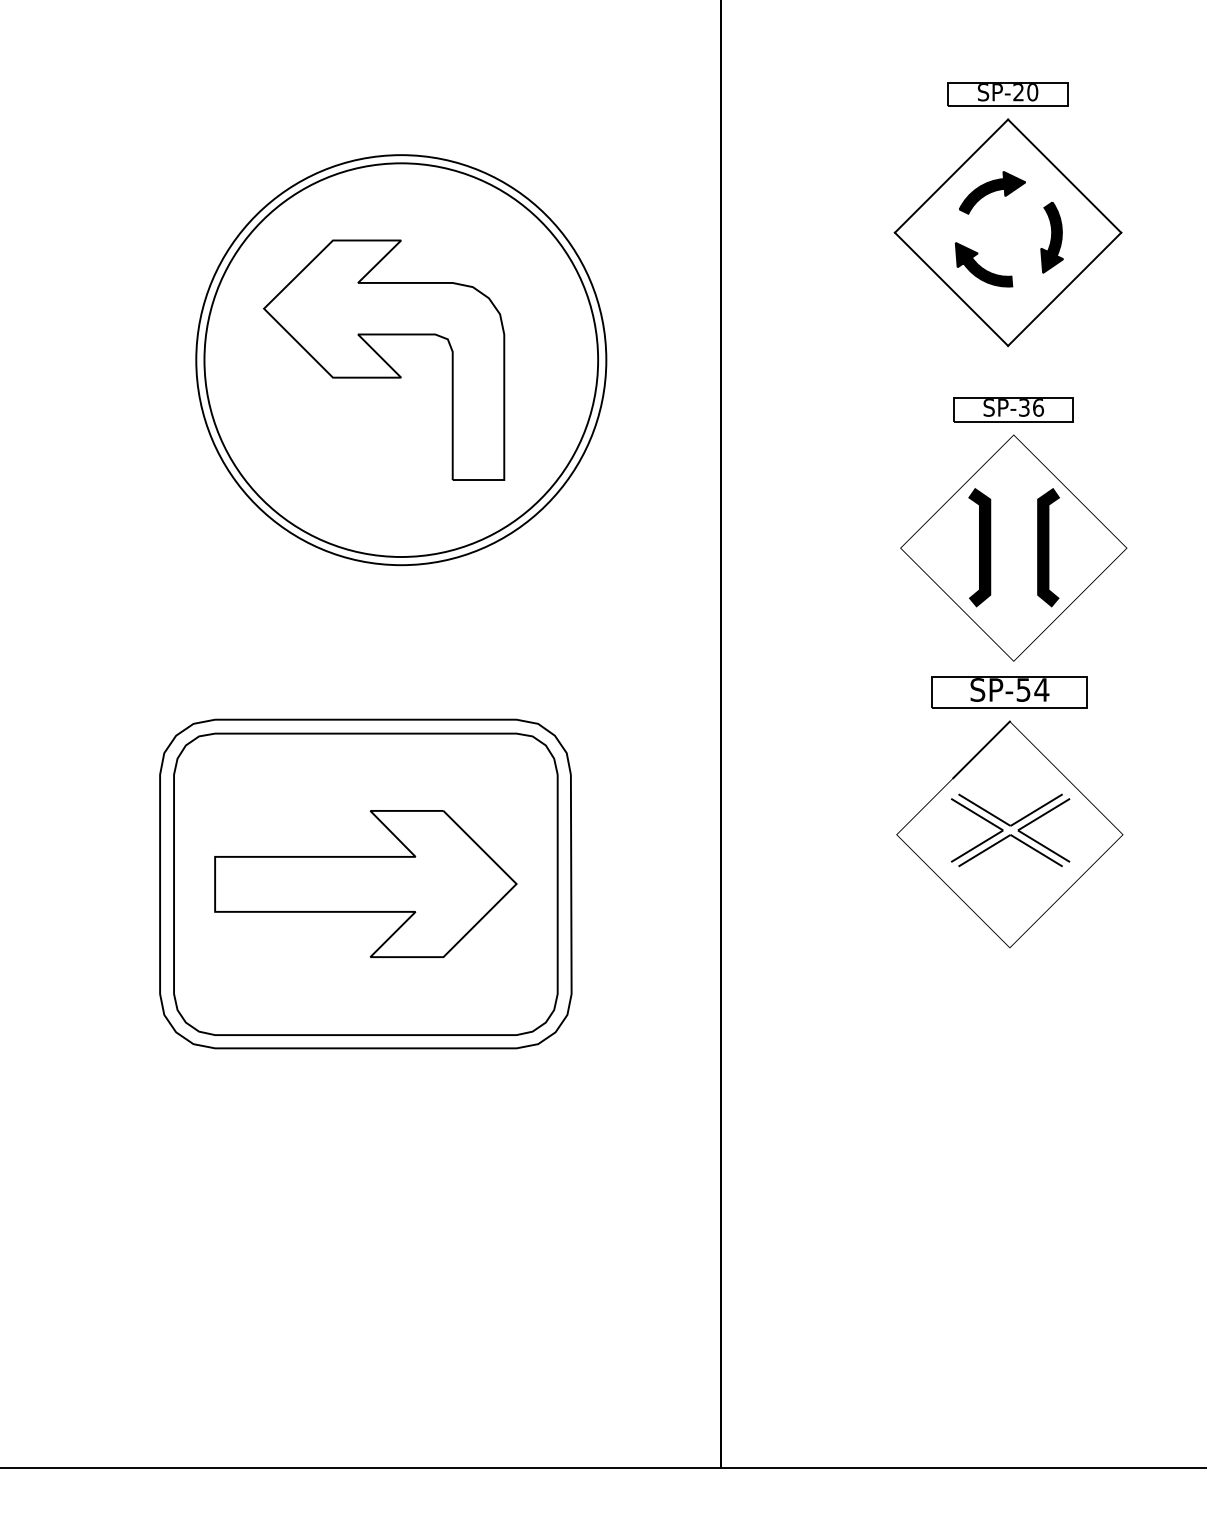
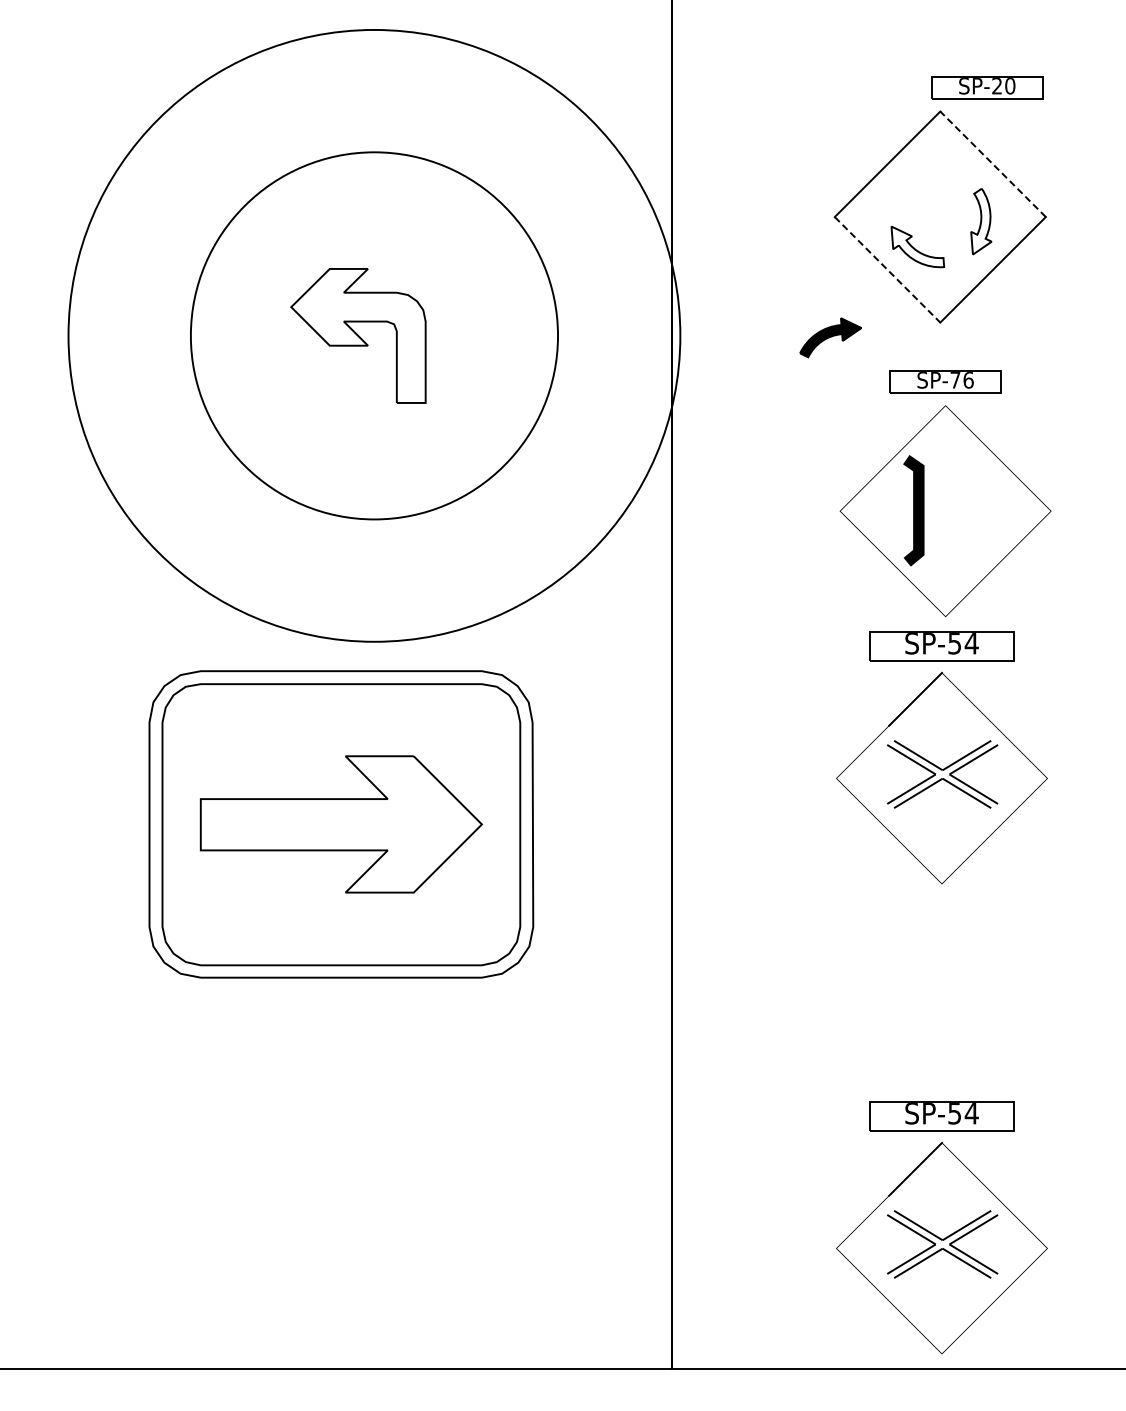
part: (1008, 93) -> (987, 87), moved
line: (1065, 176) -> (993, 164), solid -> dashed
part: (992, 192) -> (830, 337), moved
fill: (1052, 237) -> (981, 221), removed
fill: (983, 264) -> (917, 246), removed
line: (951, 288) -> (887, 269), solid -> dashed
part: (384, 359) -> (358, 335), size x0.6
circle: (401, 359) -> (374, 335), size x1.6
text: (1024, 408) -> (955, 380), SP-36 -> SP-76
line: (1047, 547) -> (977, 510), removed
part: (1009, 1316) -> (941, 1227), added

